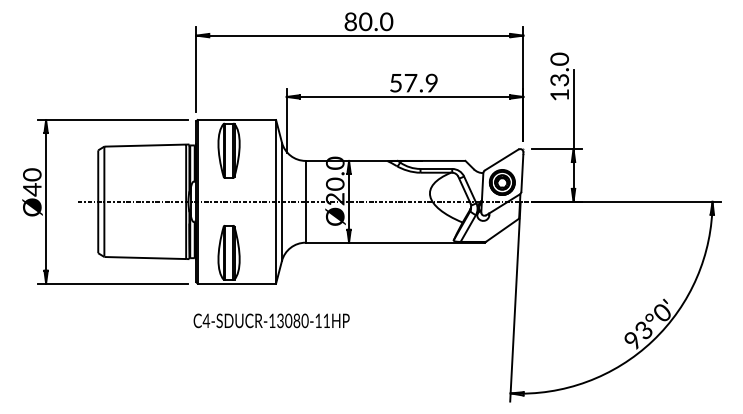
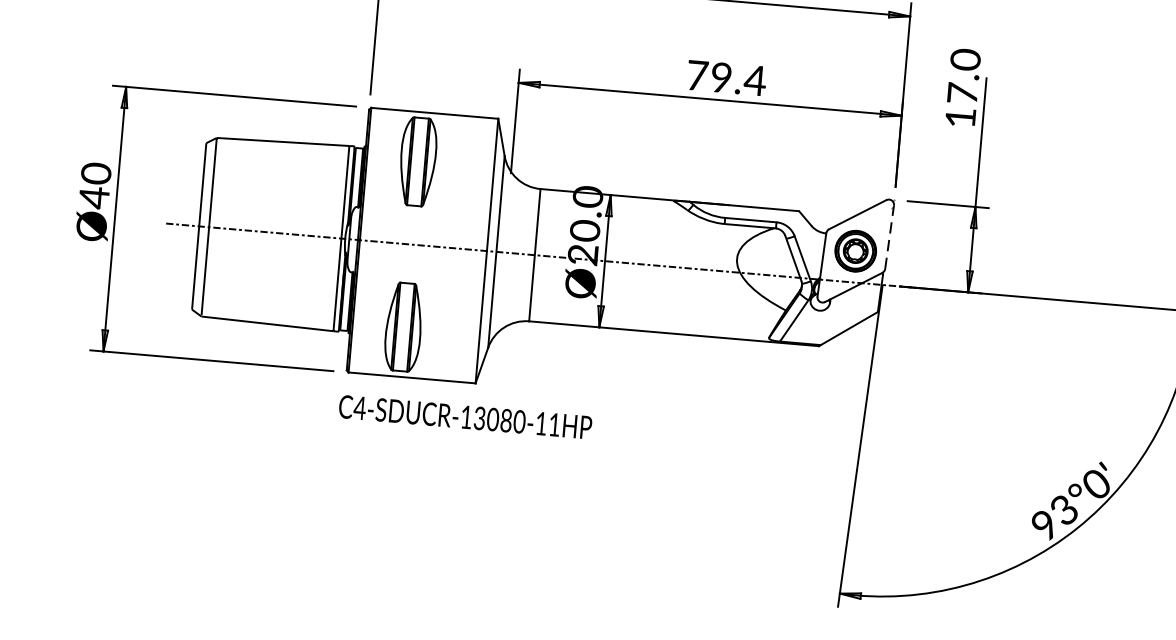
text: (559, 79) -> (962, 92), 13.0 -> 17.0
text: (414, 82) -> (727, 77), 57.9 -> 79.4
line: (522, 172) -> (889, 237), solid -> dashed
text: (271, 320) -> (465, 416), moved

